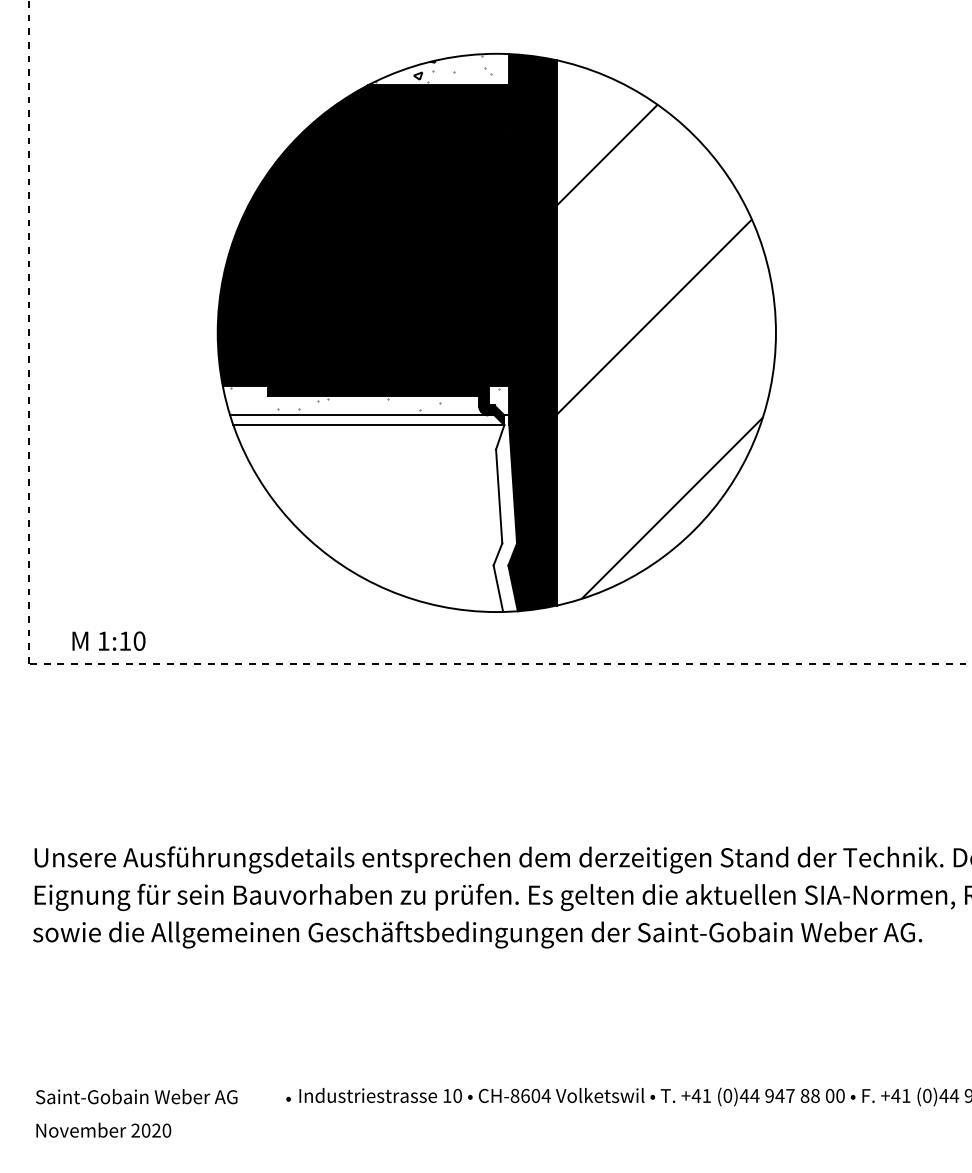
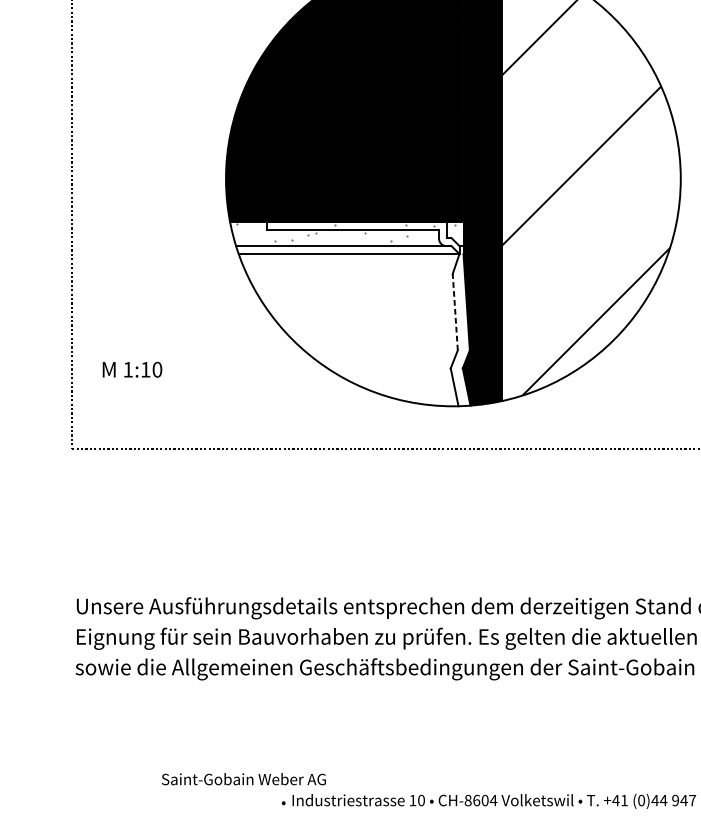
fill: (385, 405) -> (362, 238), removed
line: (499, 496) -> (455, 312), solid -> dashed
text: (108, 640) -> (132, 369), moved
text: (136, 1096) -> (243, 778), moved

